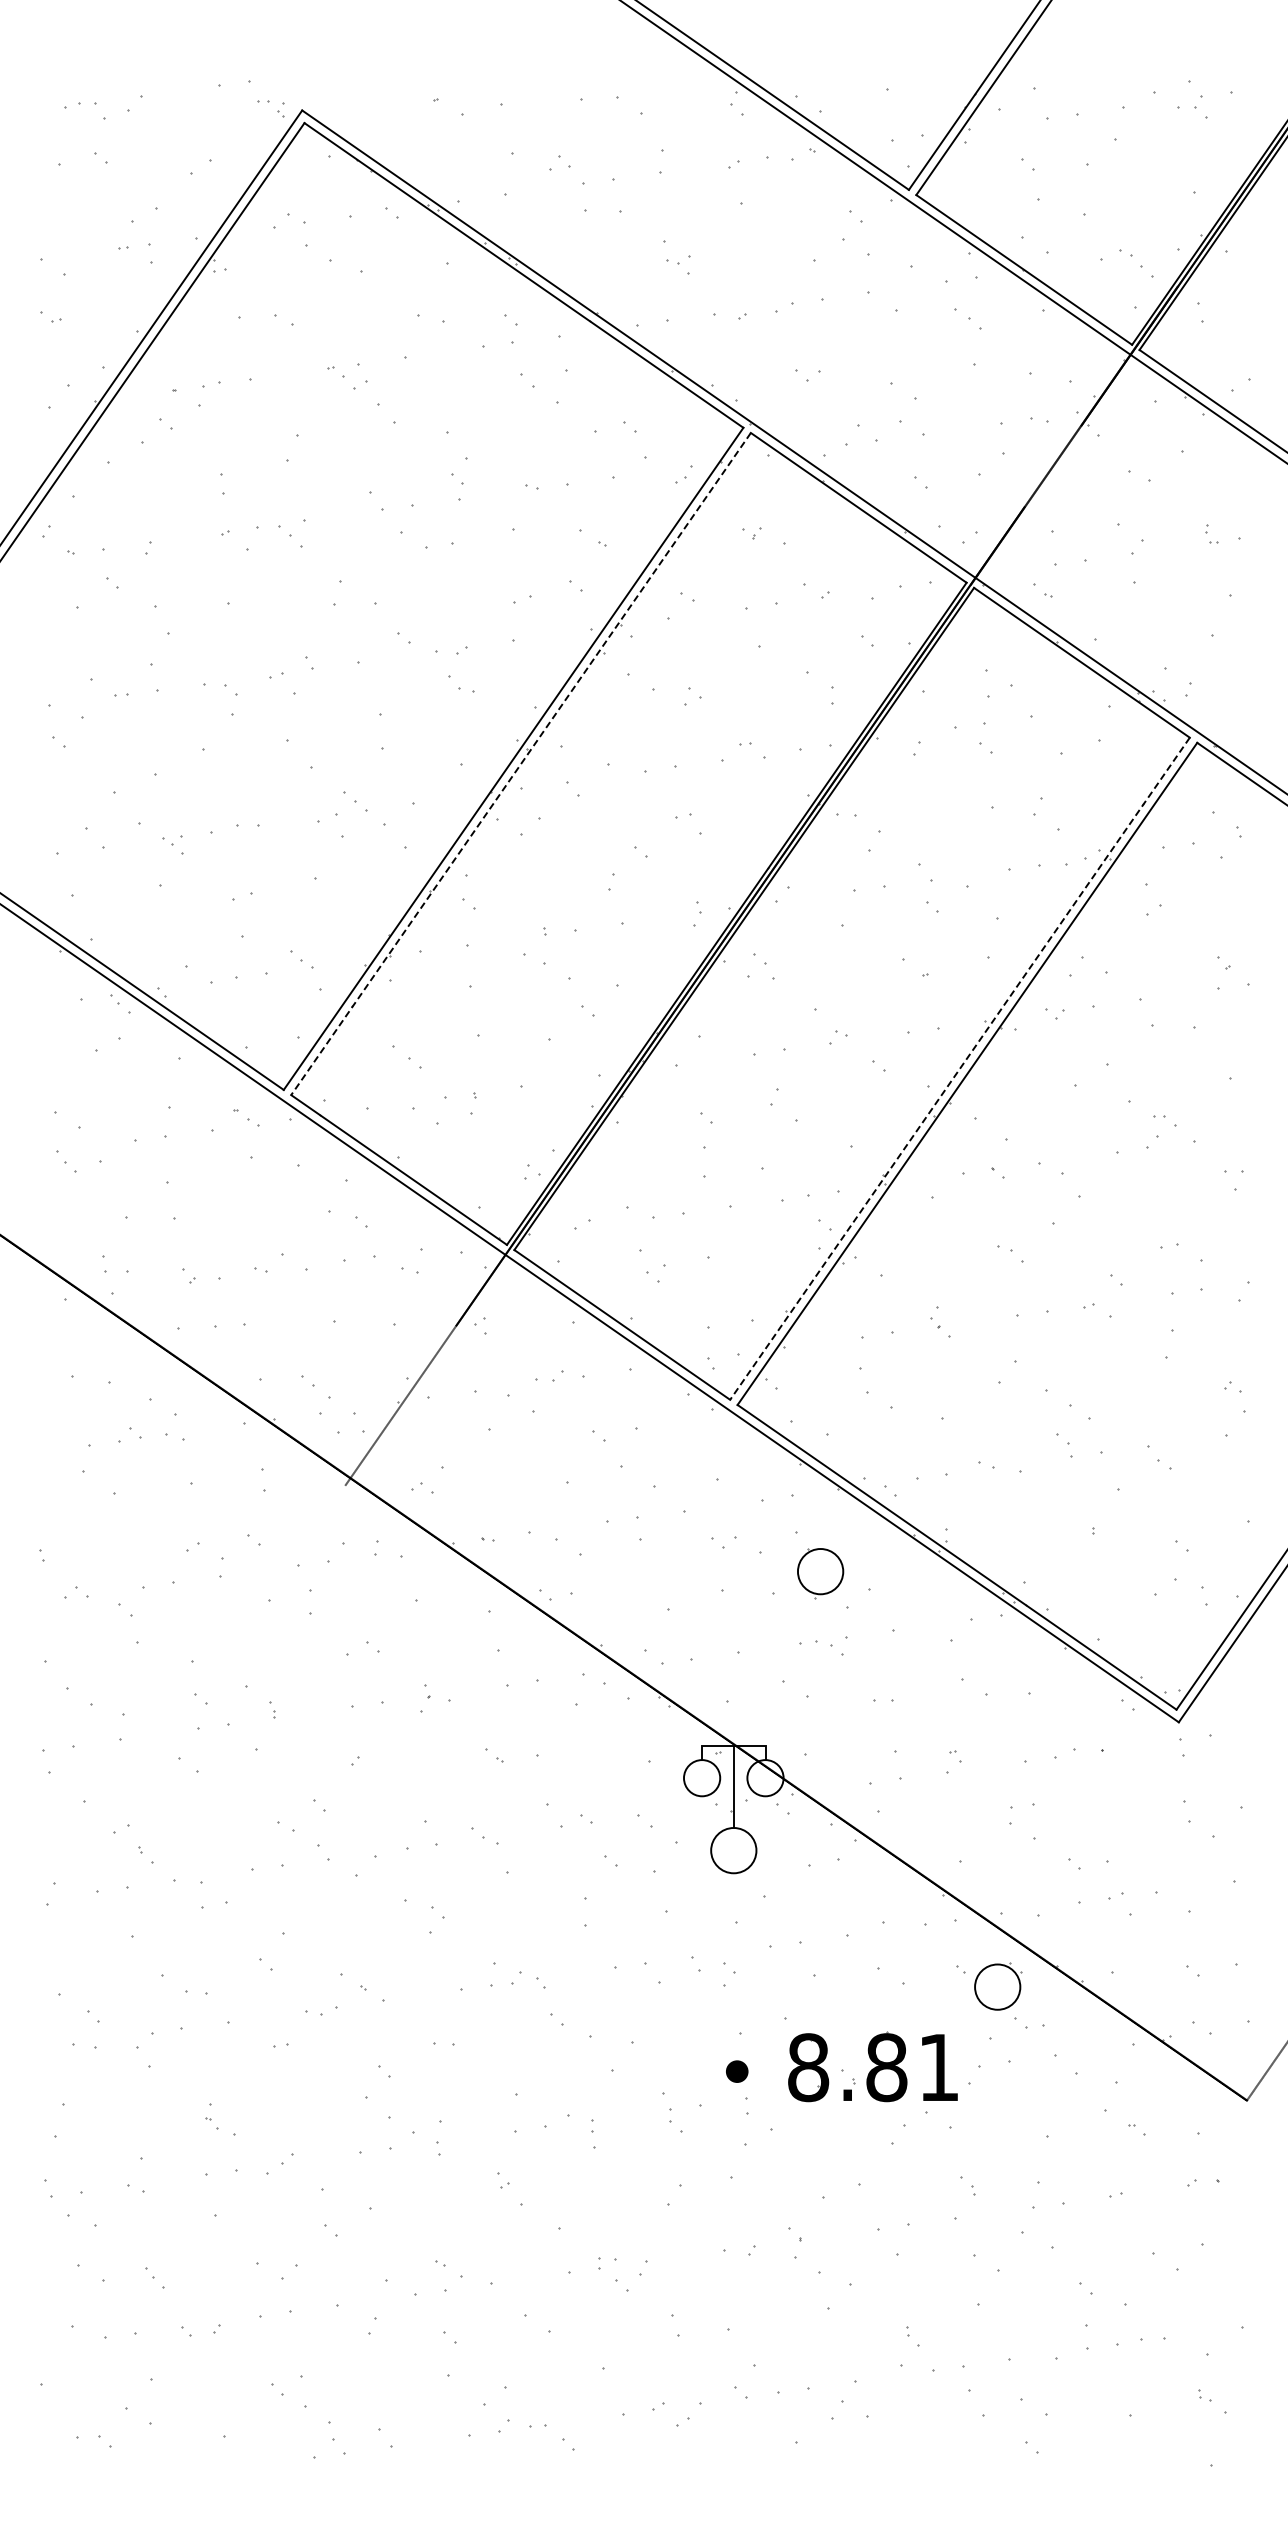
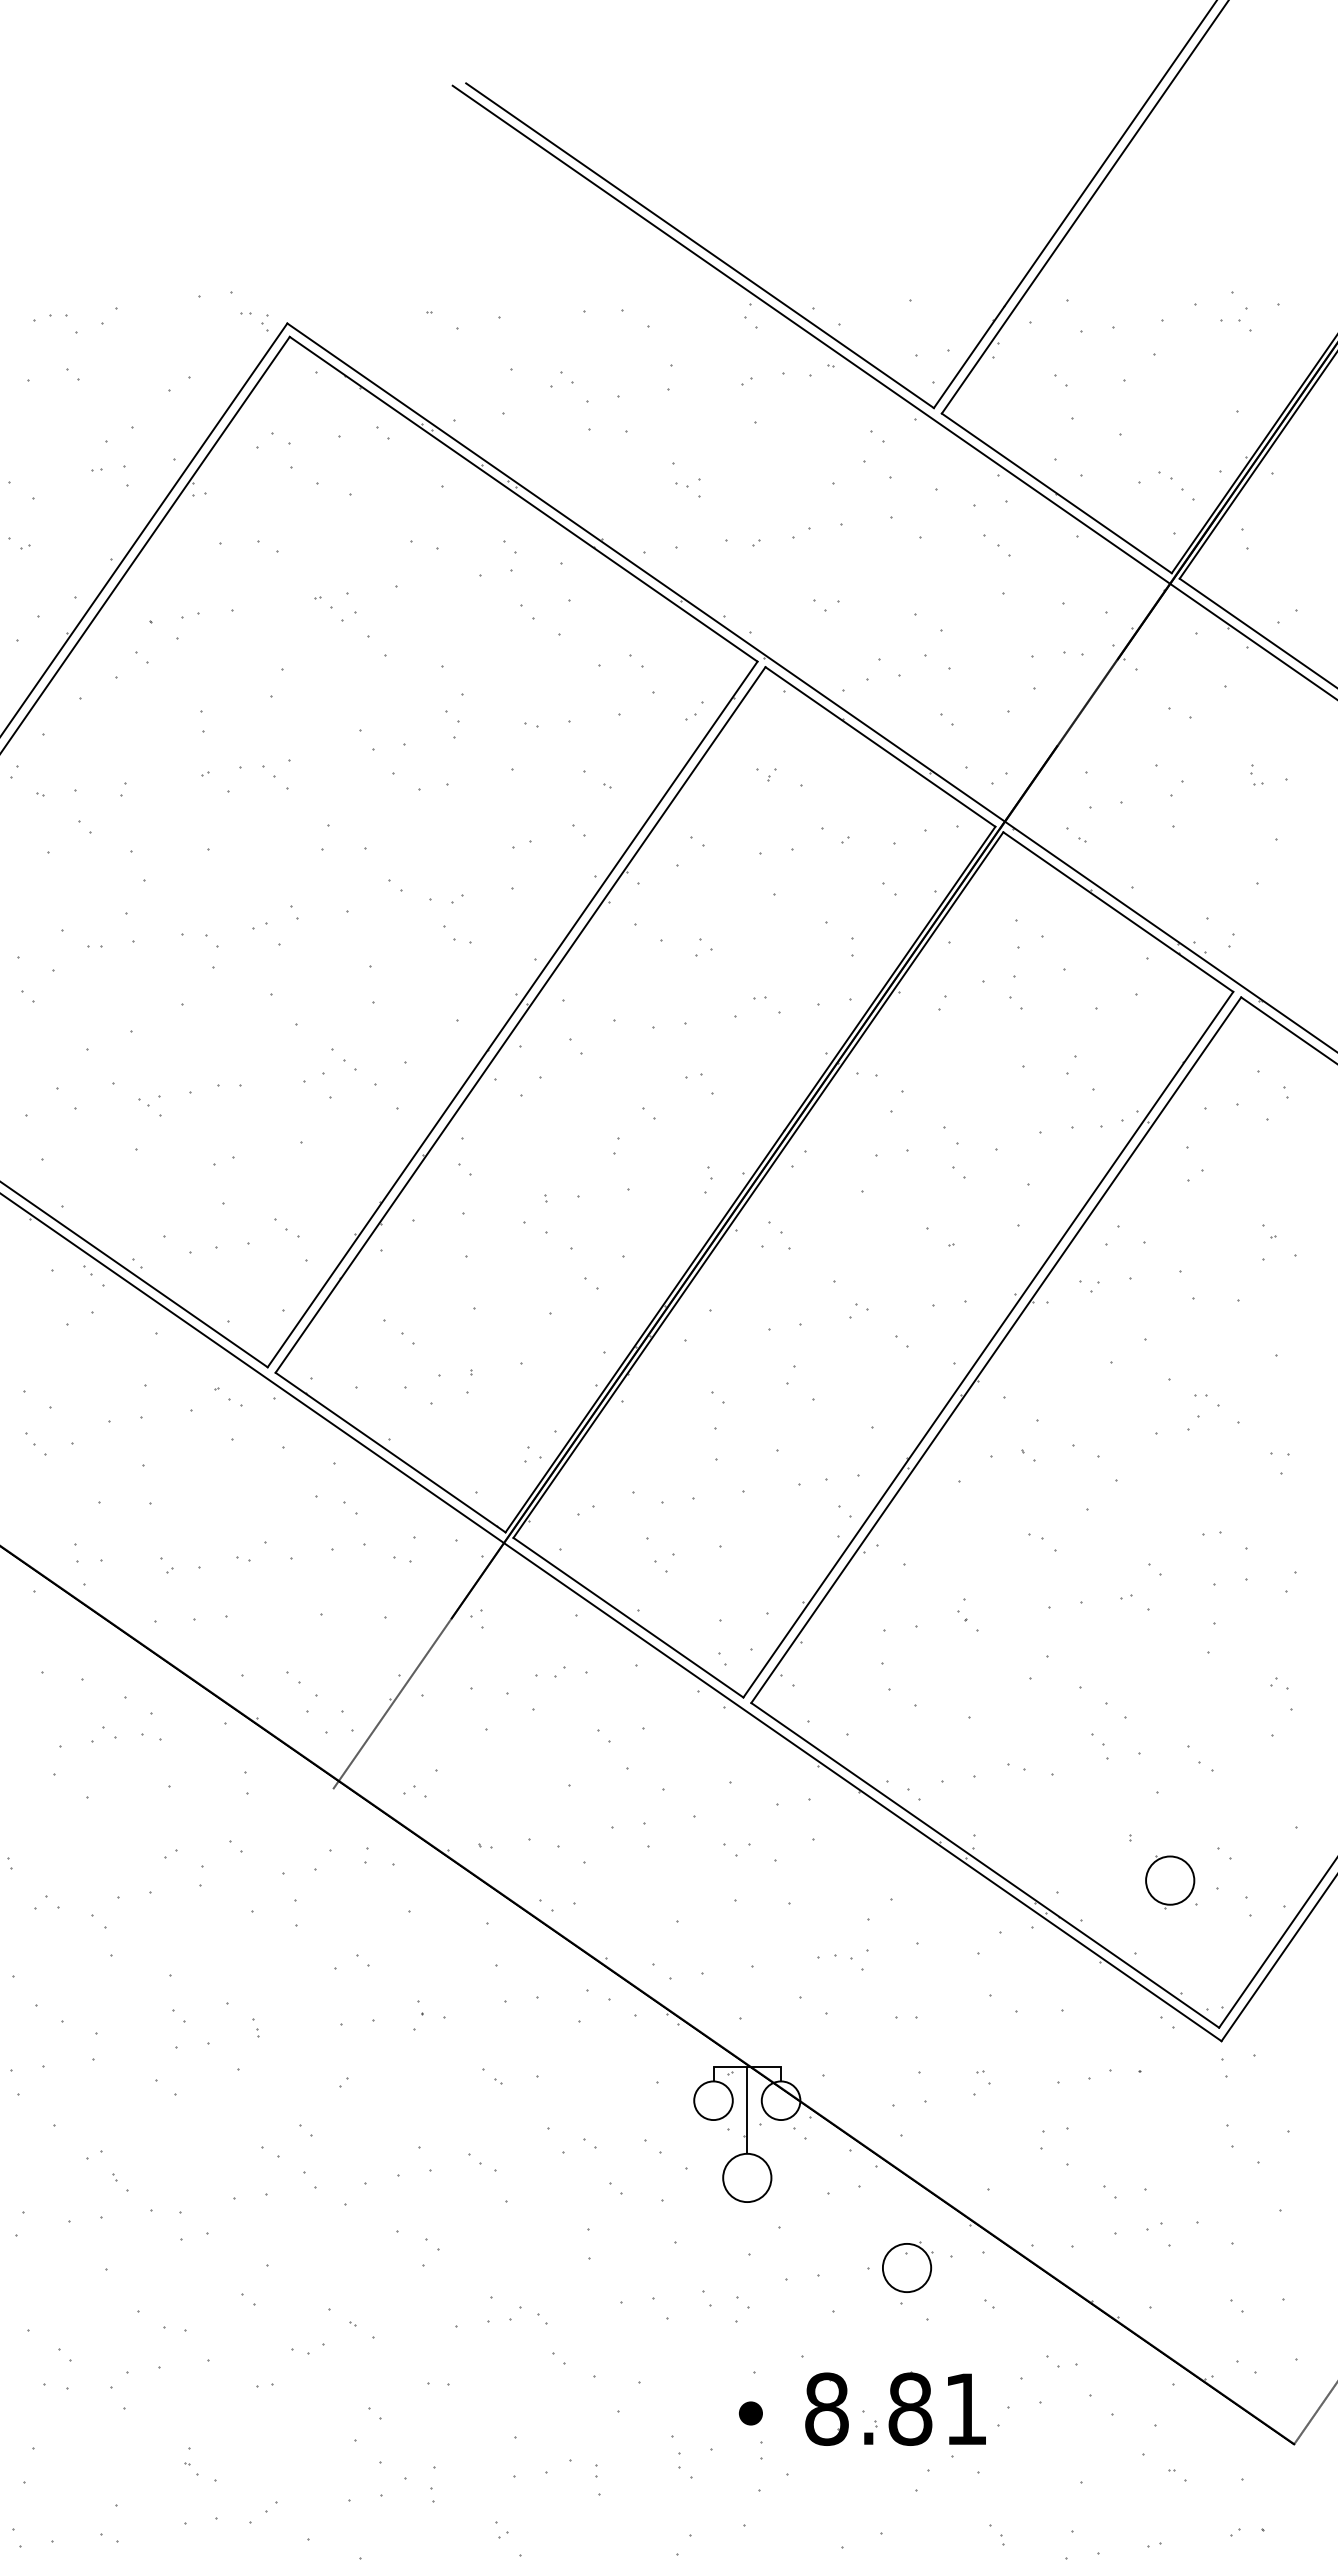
line: (520, 764) -> (519, 1020), dashed -> solid
line: (959, 1069) -> (987, 1345), dashed -> solid
part: (820, 1573) -> (1170, 1882), moved
part: (998, 1986) -> (907, 2267), moved

